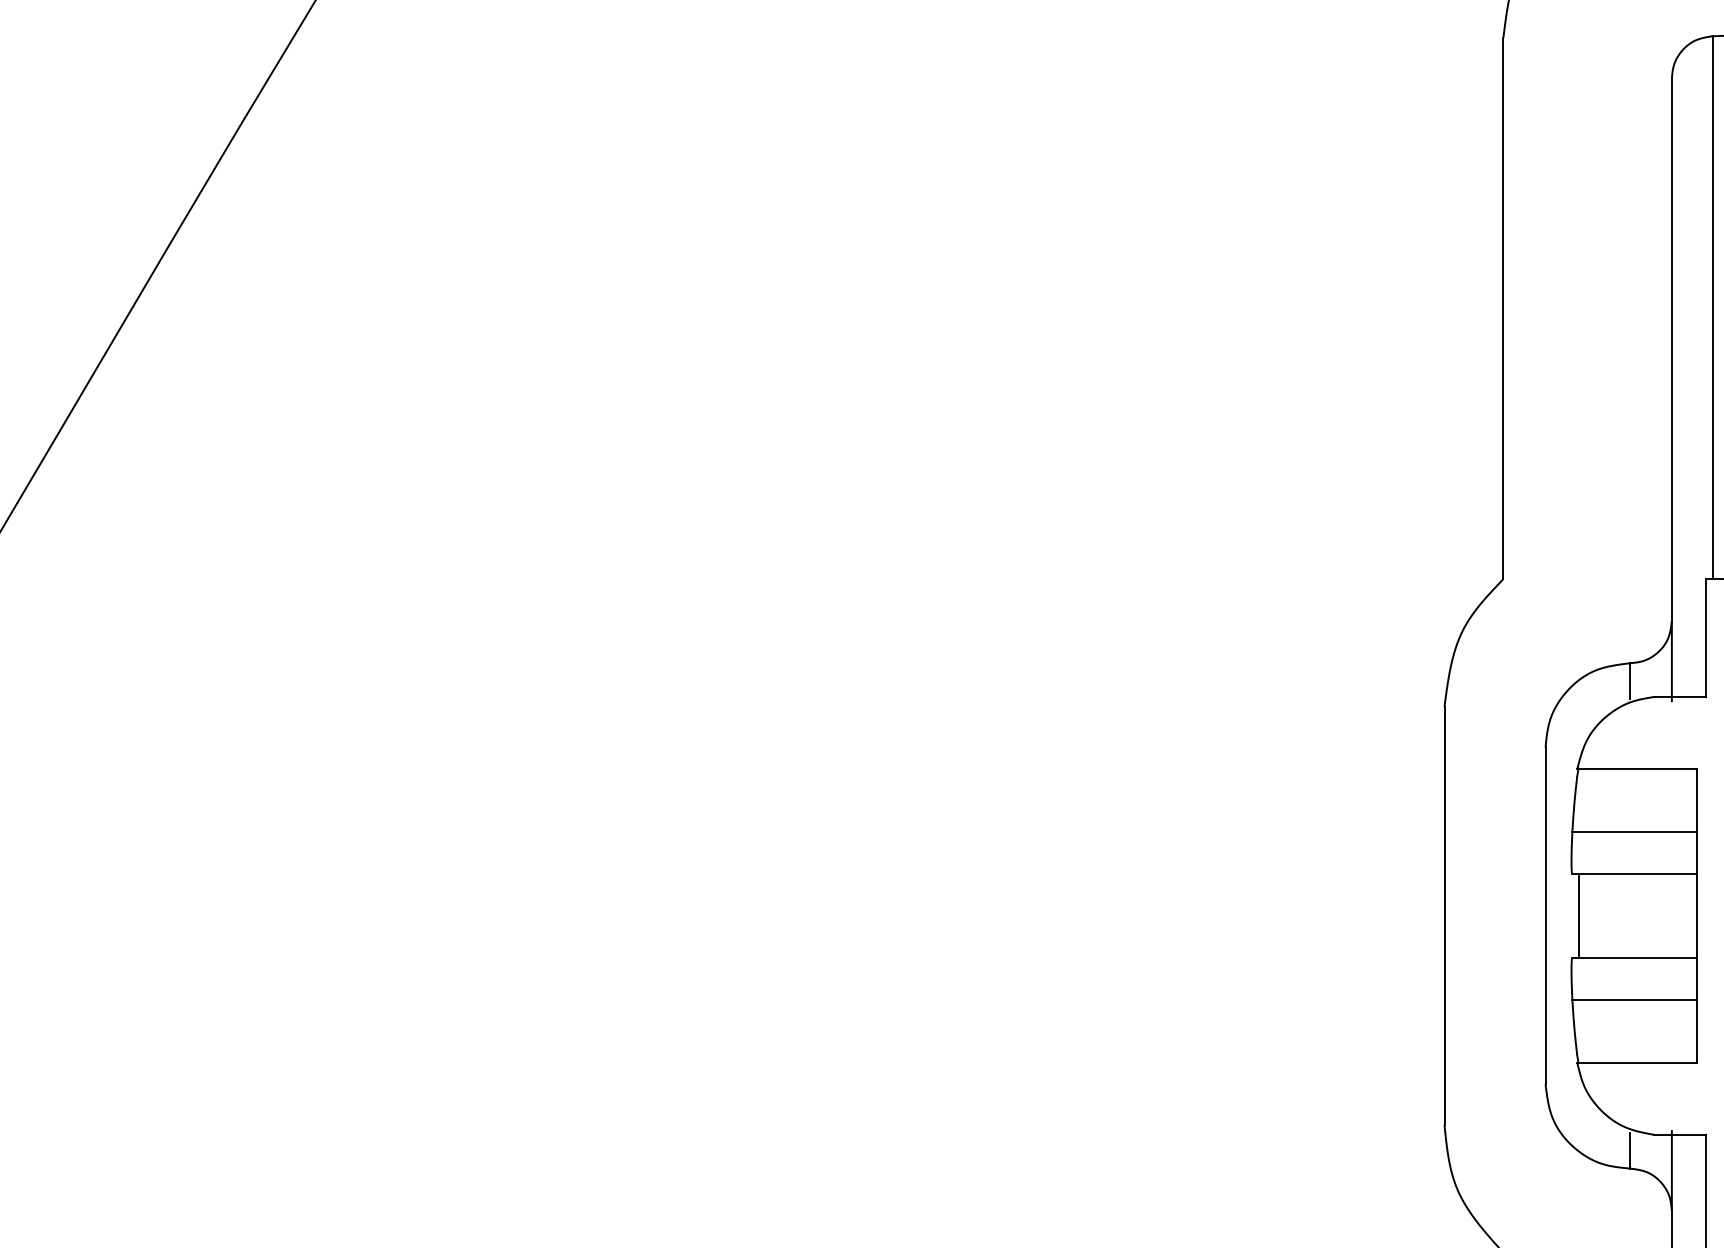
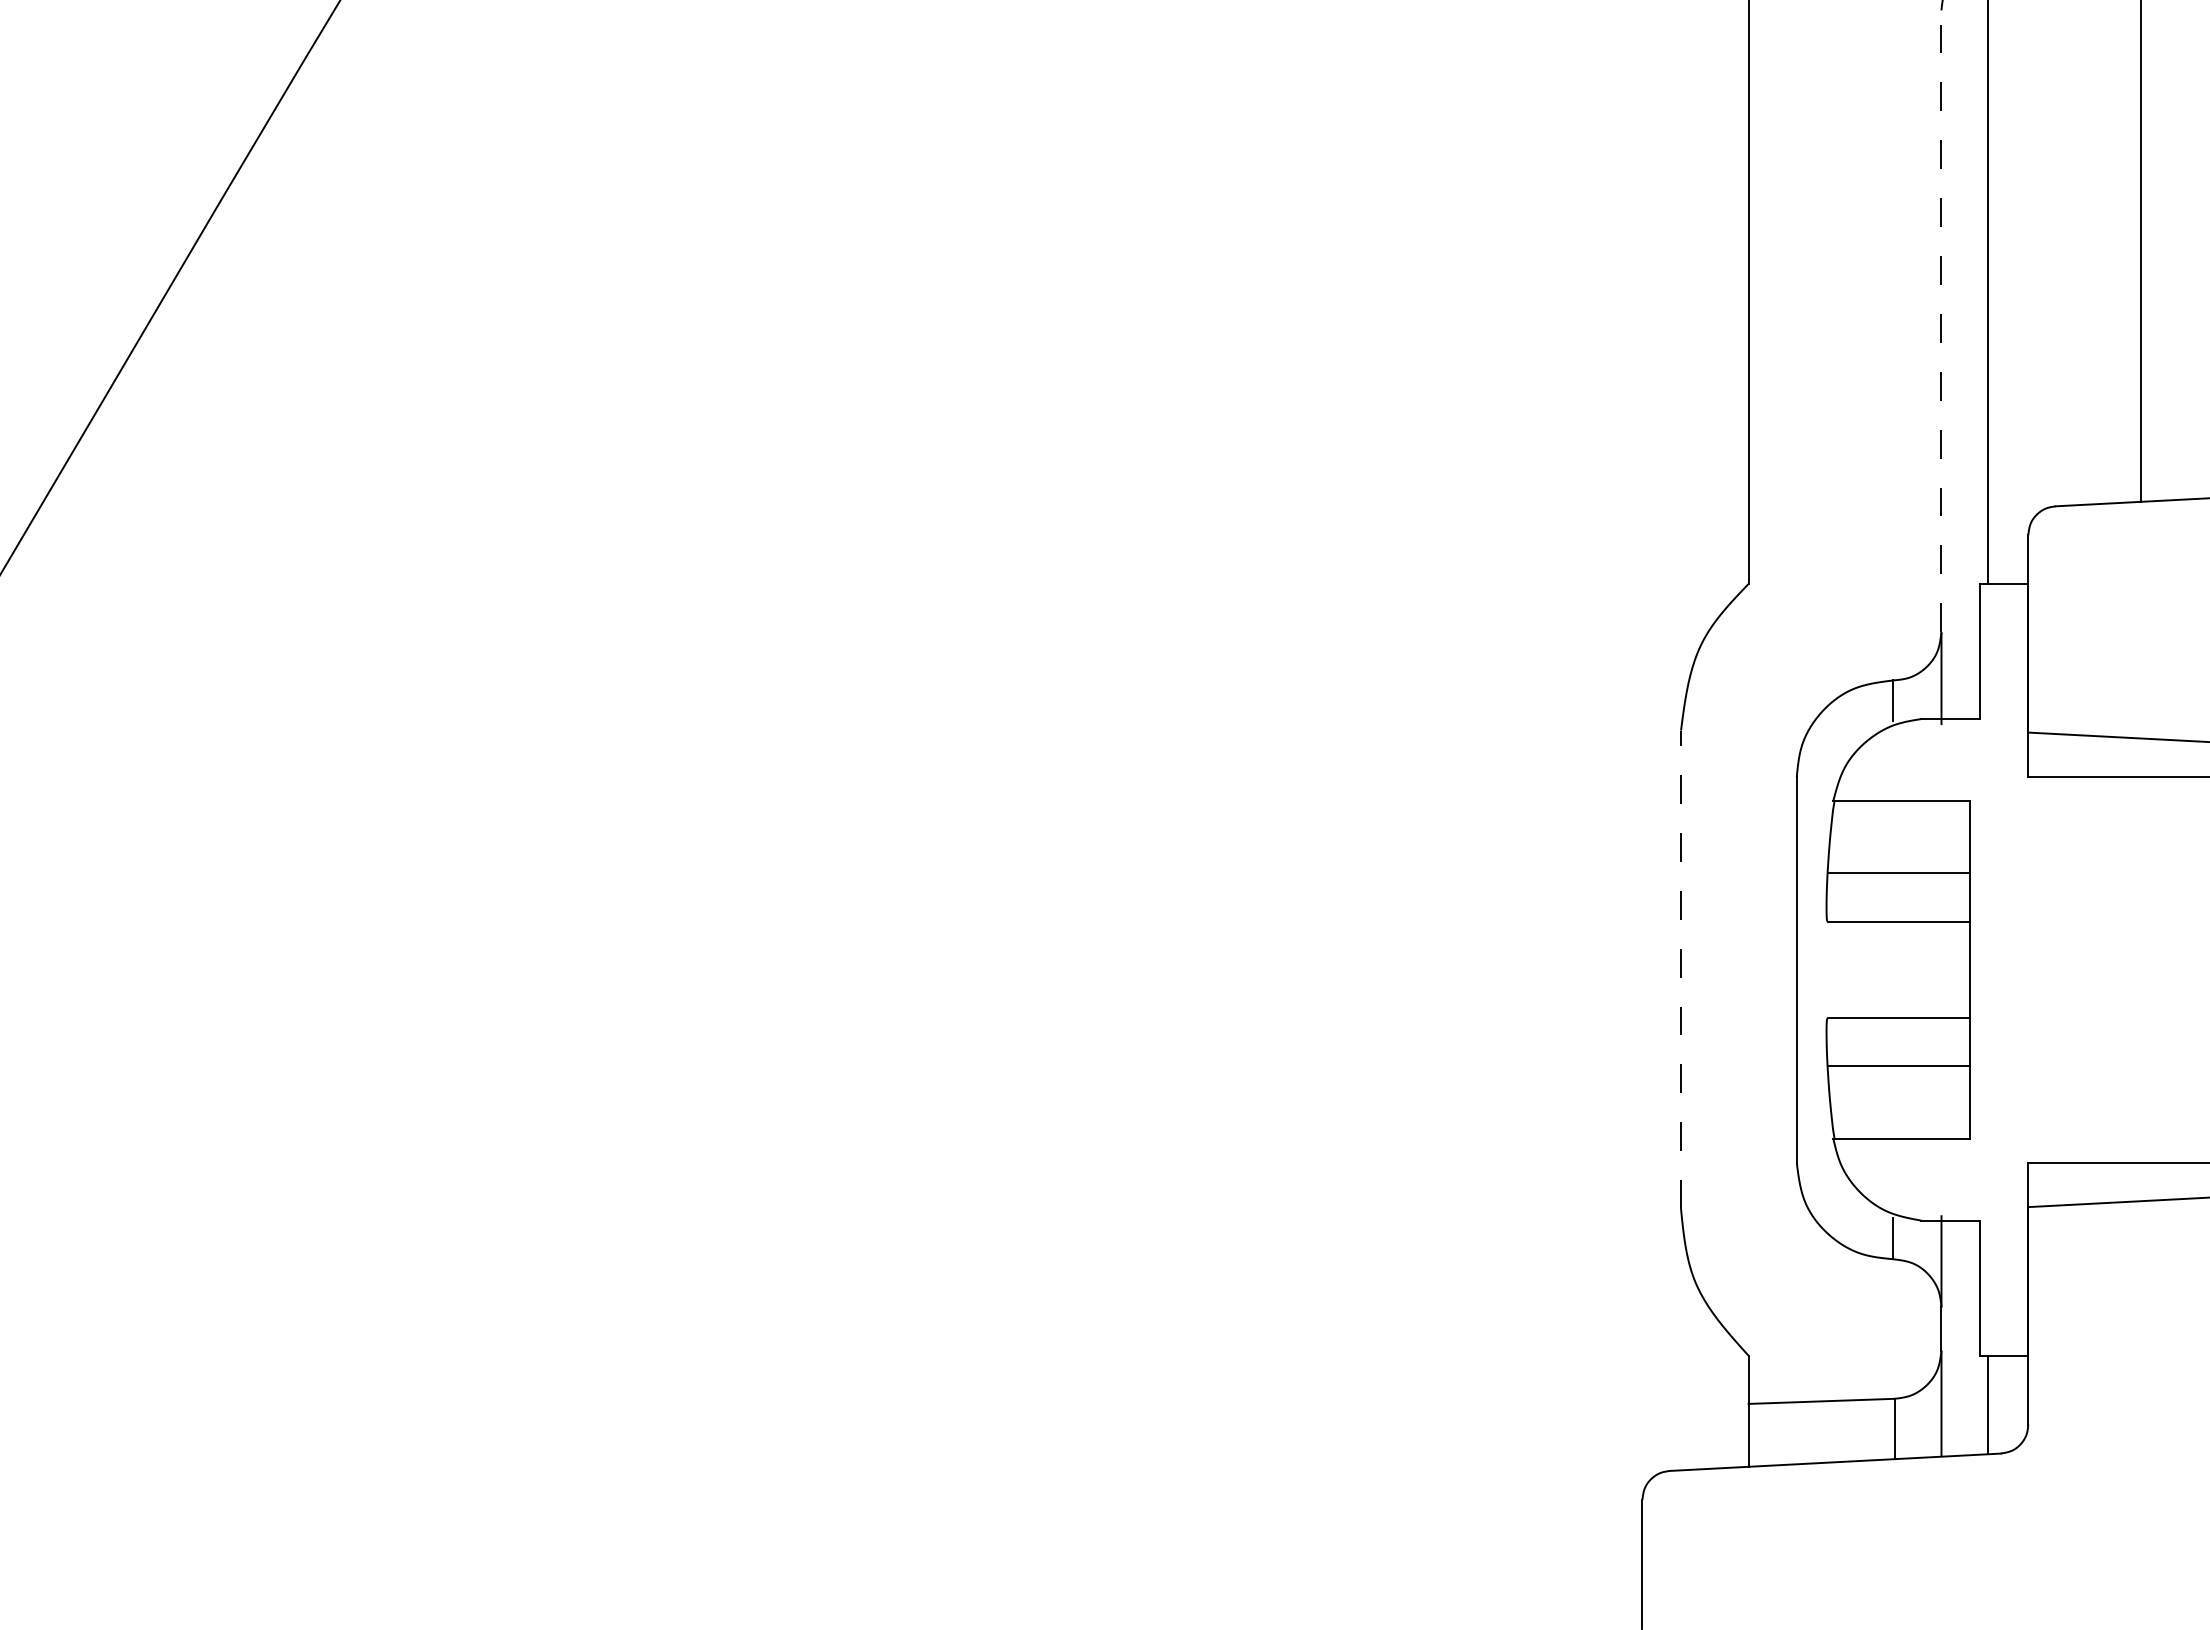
line: (1671, 349) -> (1941, 321), solid -> dashed
line: (1444, 915) -> (1681, 969), solid -> dashed
line: (1578, 915) -> (1834, 969), removed

